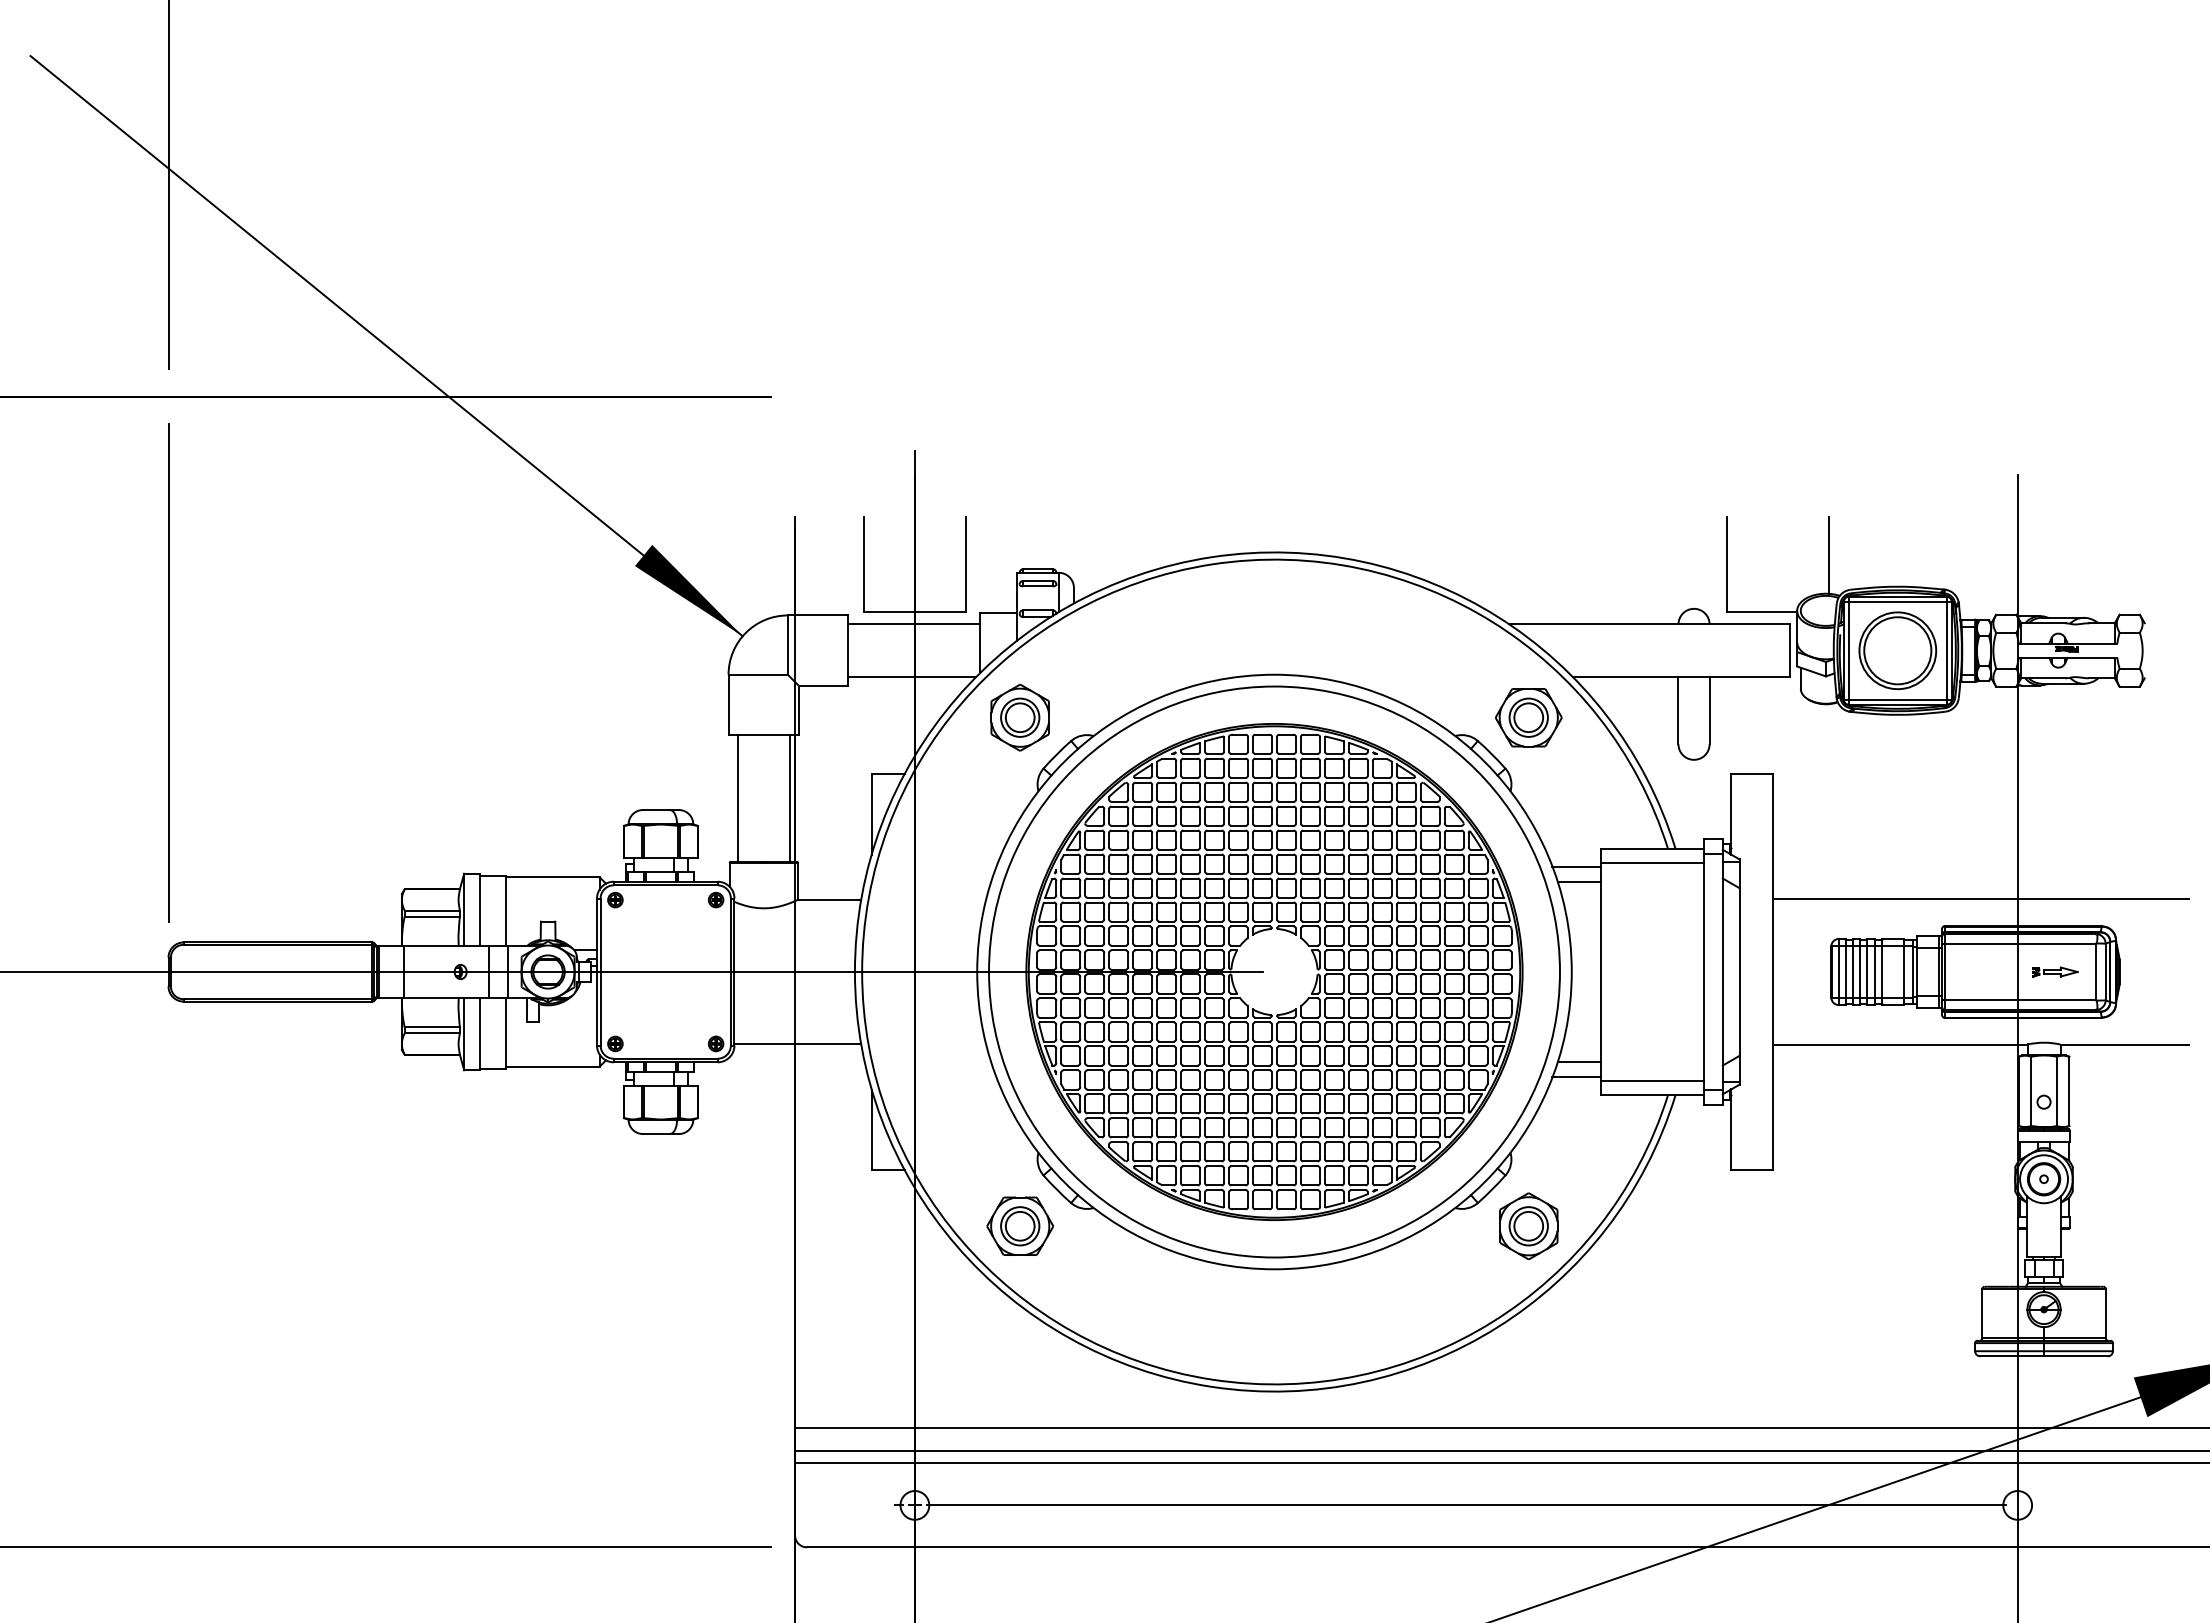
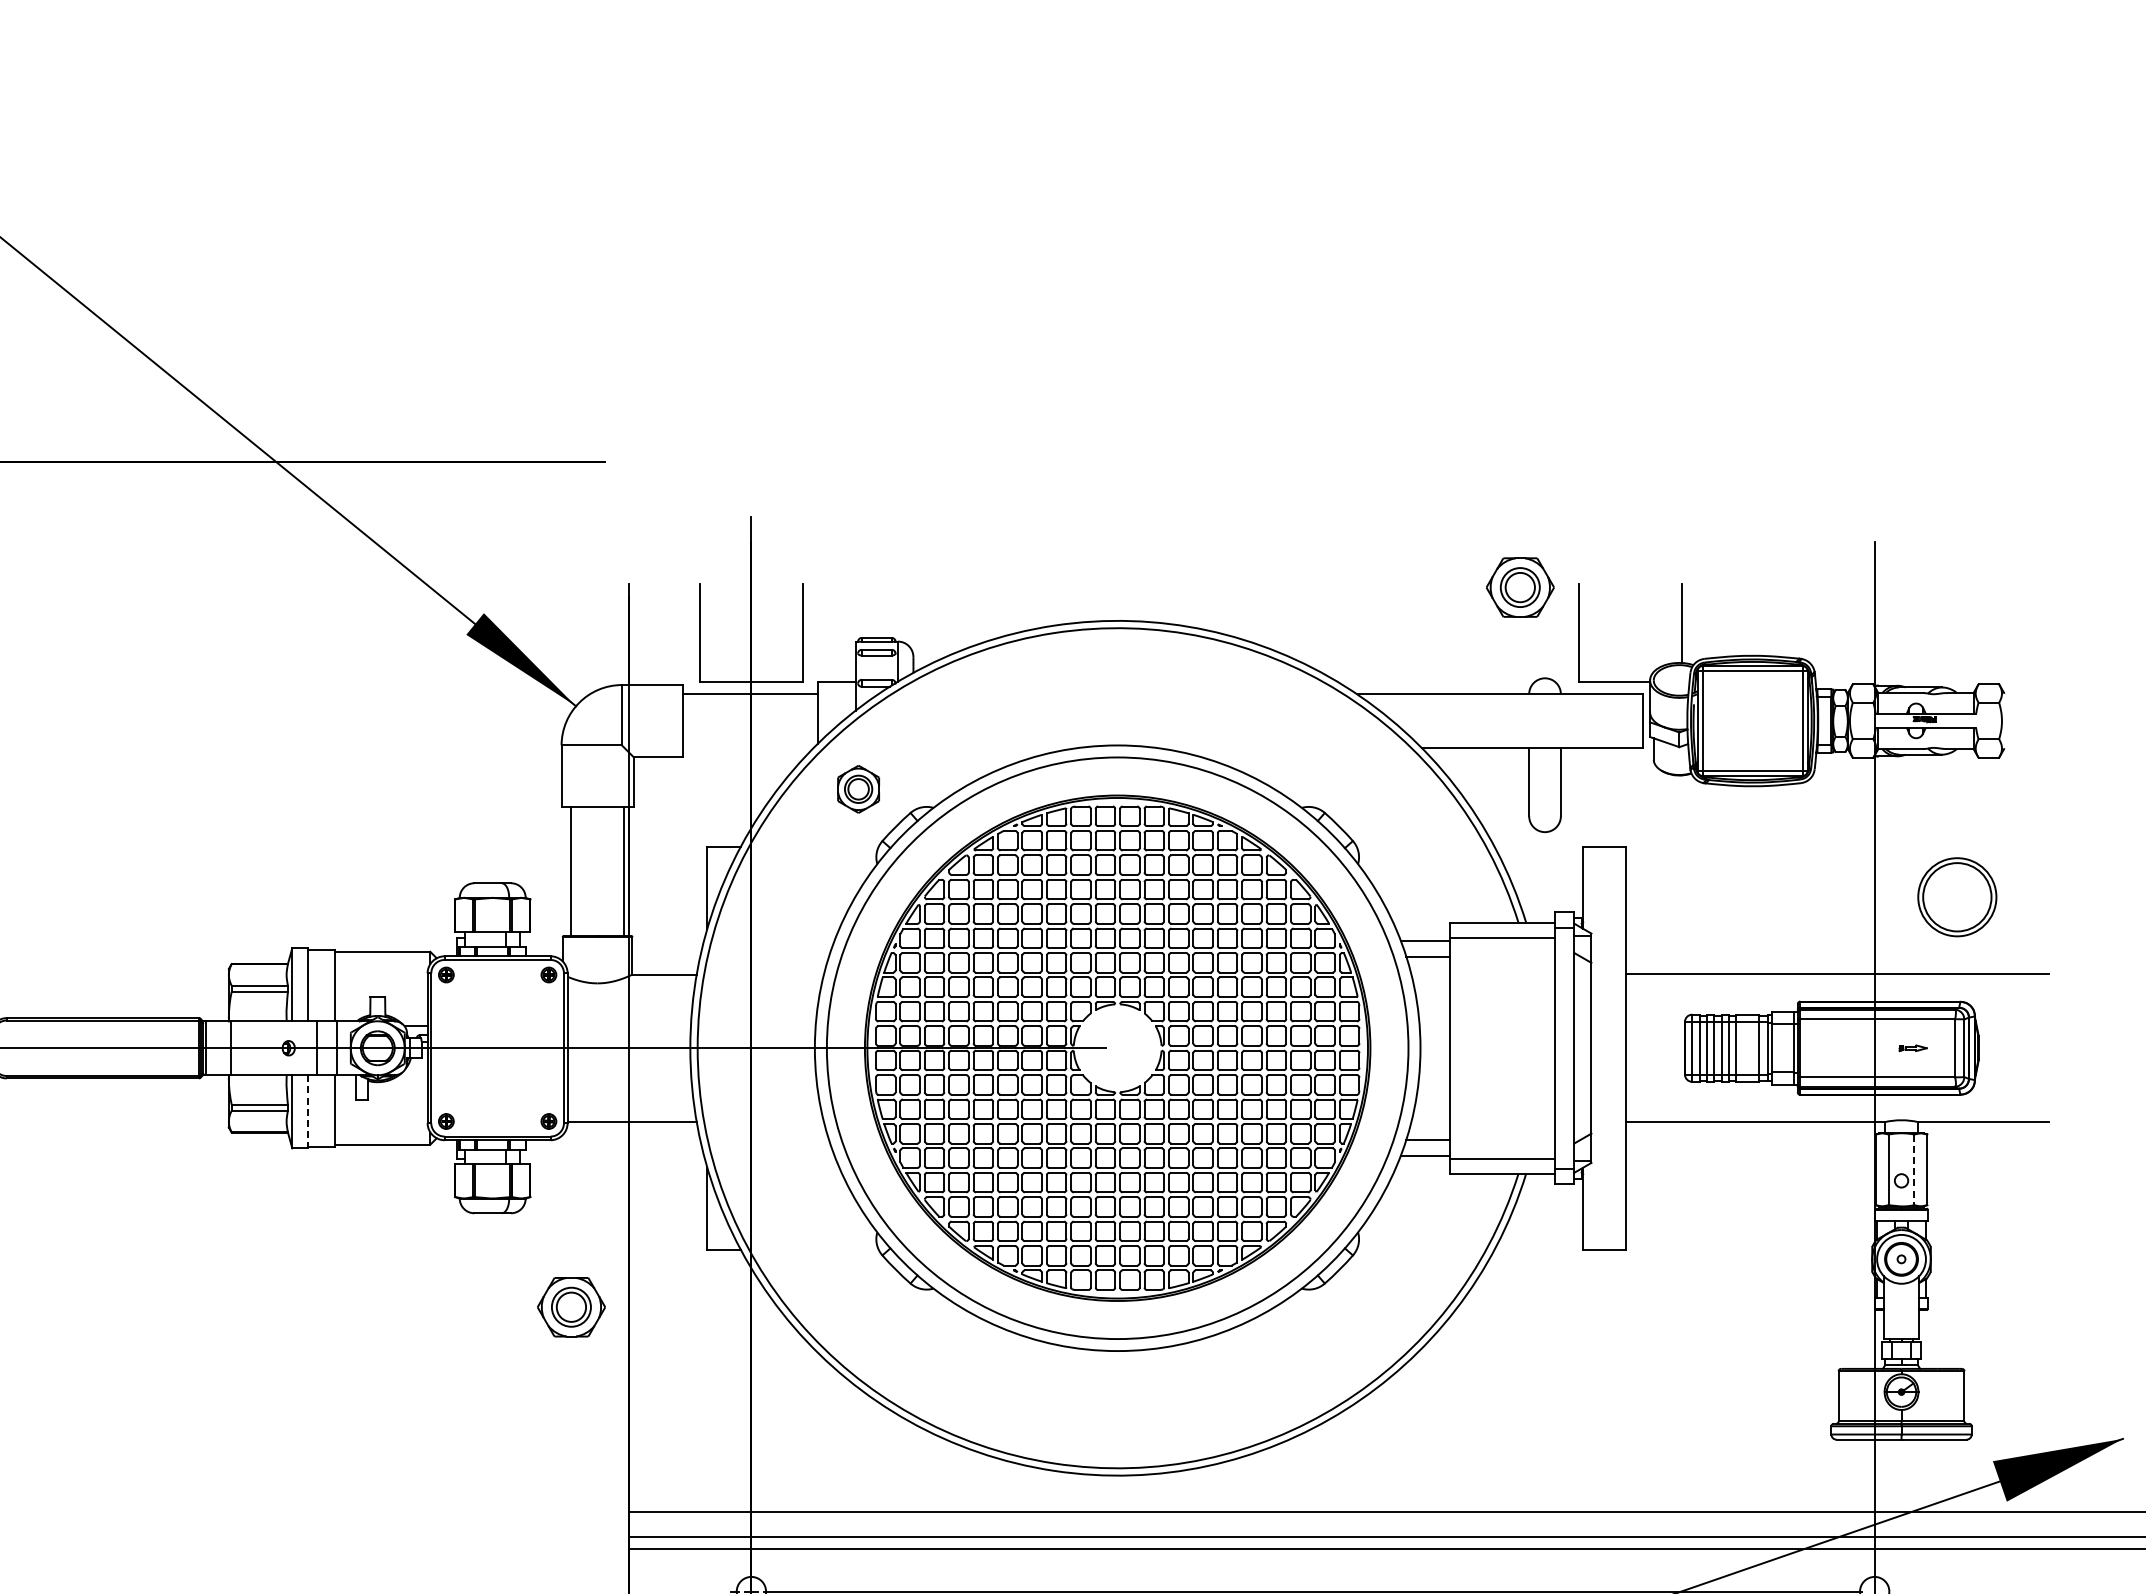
part: (1897, 650) -> (1957, 896), moved
line: (912, 677) -> (748, 748), removed
part: (1019, 717) -> (857, 789), size x0.7
part: (1528, 717) -> (1520, 587), moved
part: (2055, 971) -> (1913, 1047), size x0.6
line: (479, 1034) -> (307, 1111), solid -> dashed
line: (2056, 1091) -> (1914, 1169), solid -> dashed
part: (1019, 1225) -> (570, 1306), moved
part: (1528, 1226) -> (1376, 1307), removed

